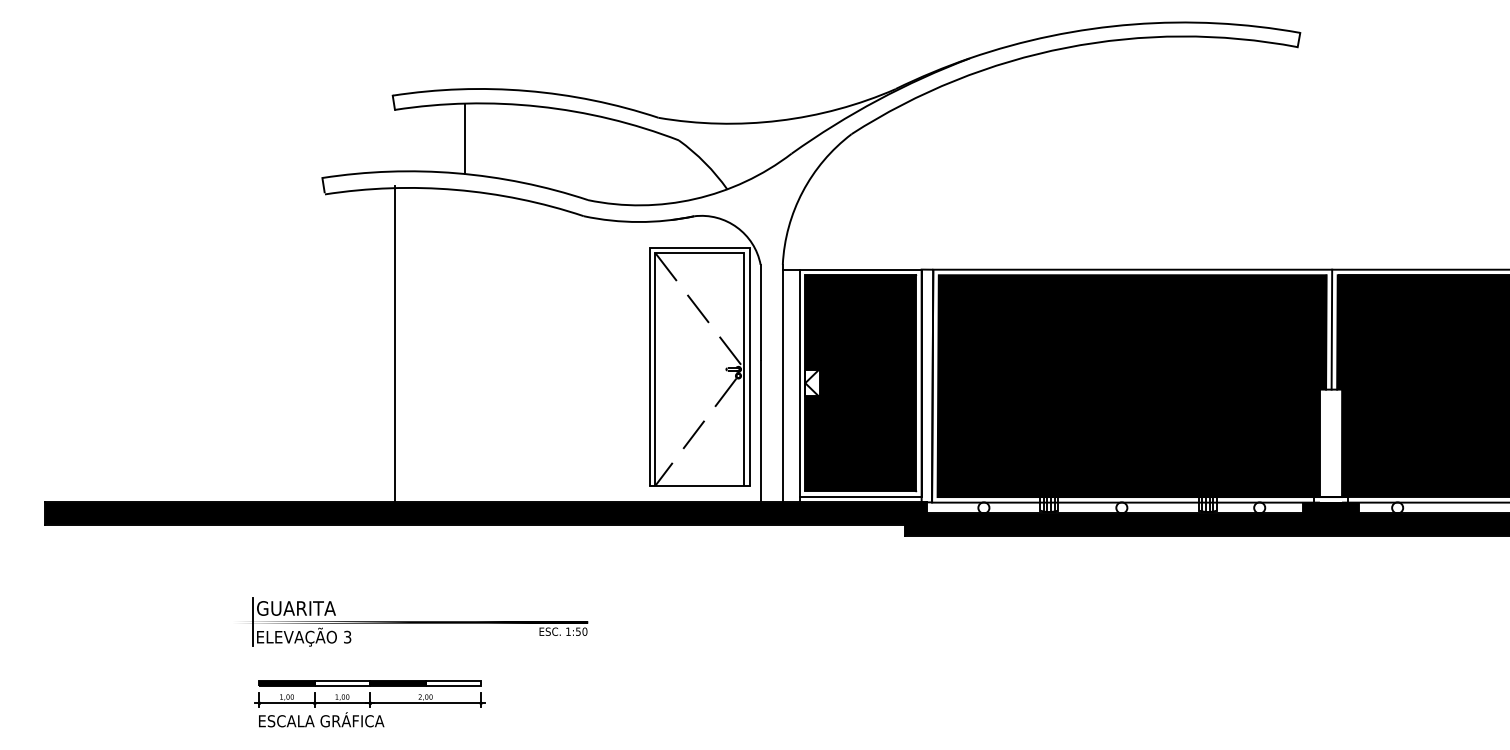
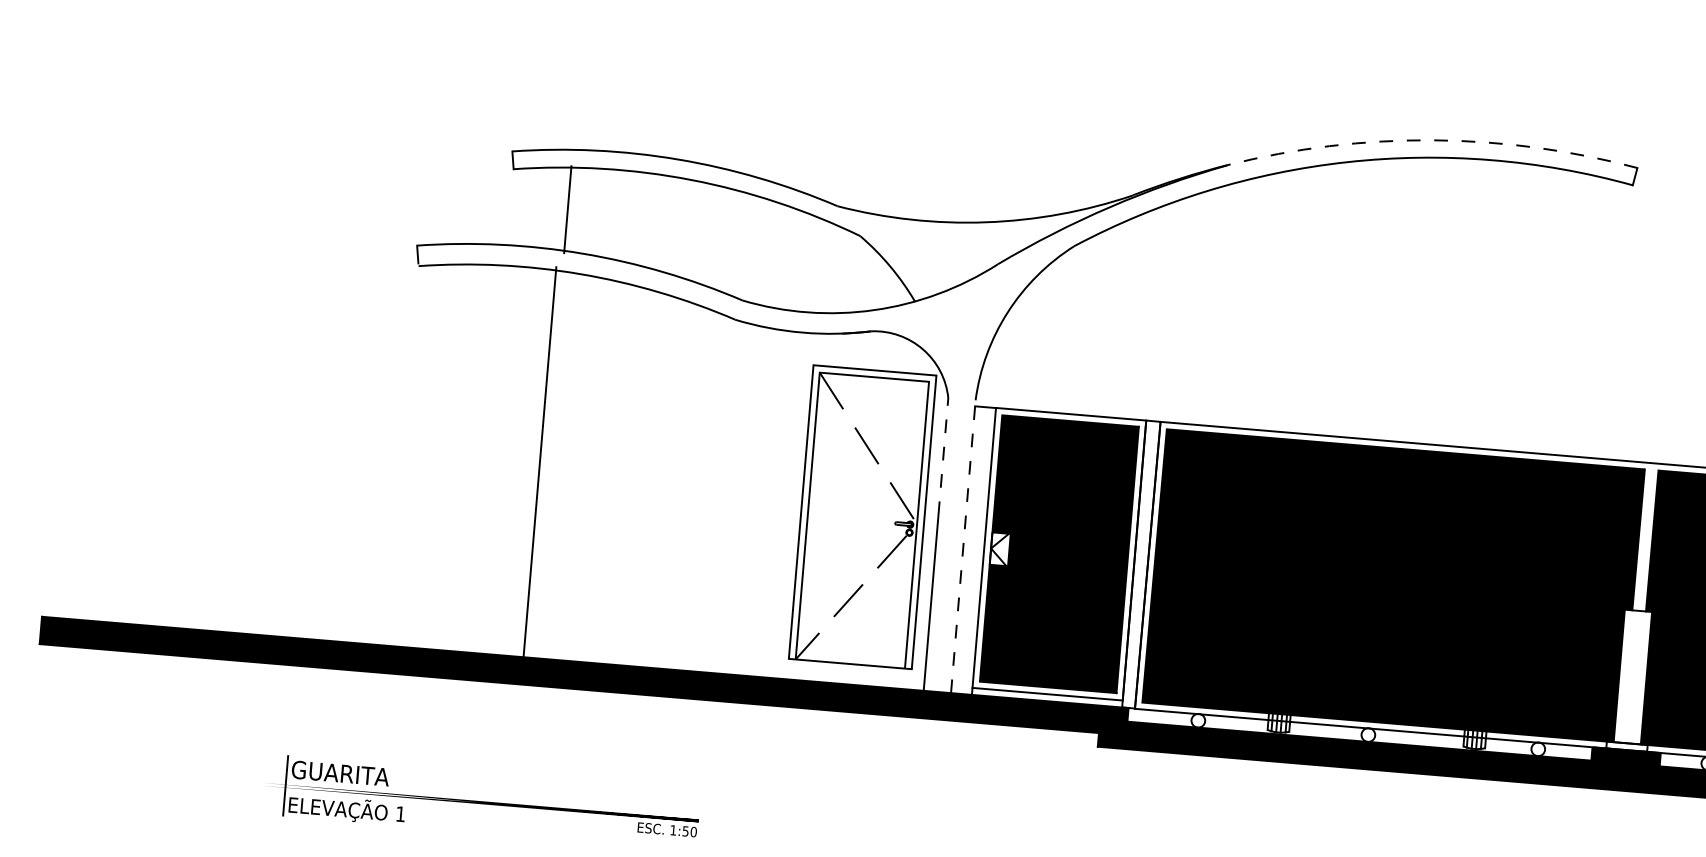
arc: (1133, 24) -> (1432, 140), solid -> dashed
line: (465, 138) -> (568, 209), moved
line: (760, 311) -> (943, 455), solid -> dashed
line: (1331, 329) -> (1645, 536), removed
line: (394, 343) -> (539, 461), moved
line: (782, 383) -> (962, 546), solid -> dashed
text: (347, 636) -> (400, 813), 3 -> 1

